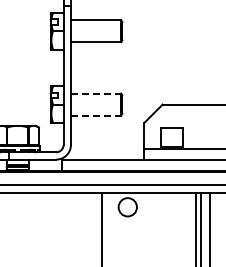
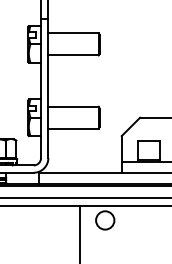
line: (96, 93) -> (73, 106), dashed -> solid
line: (96, 115) -> (73, 128), dashed -> solid

